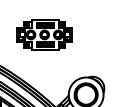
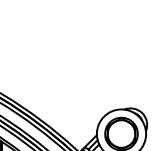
part: (44, 34) -> (62, 48), removed

